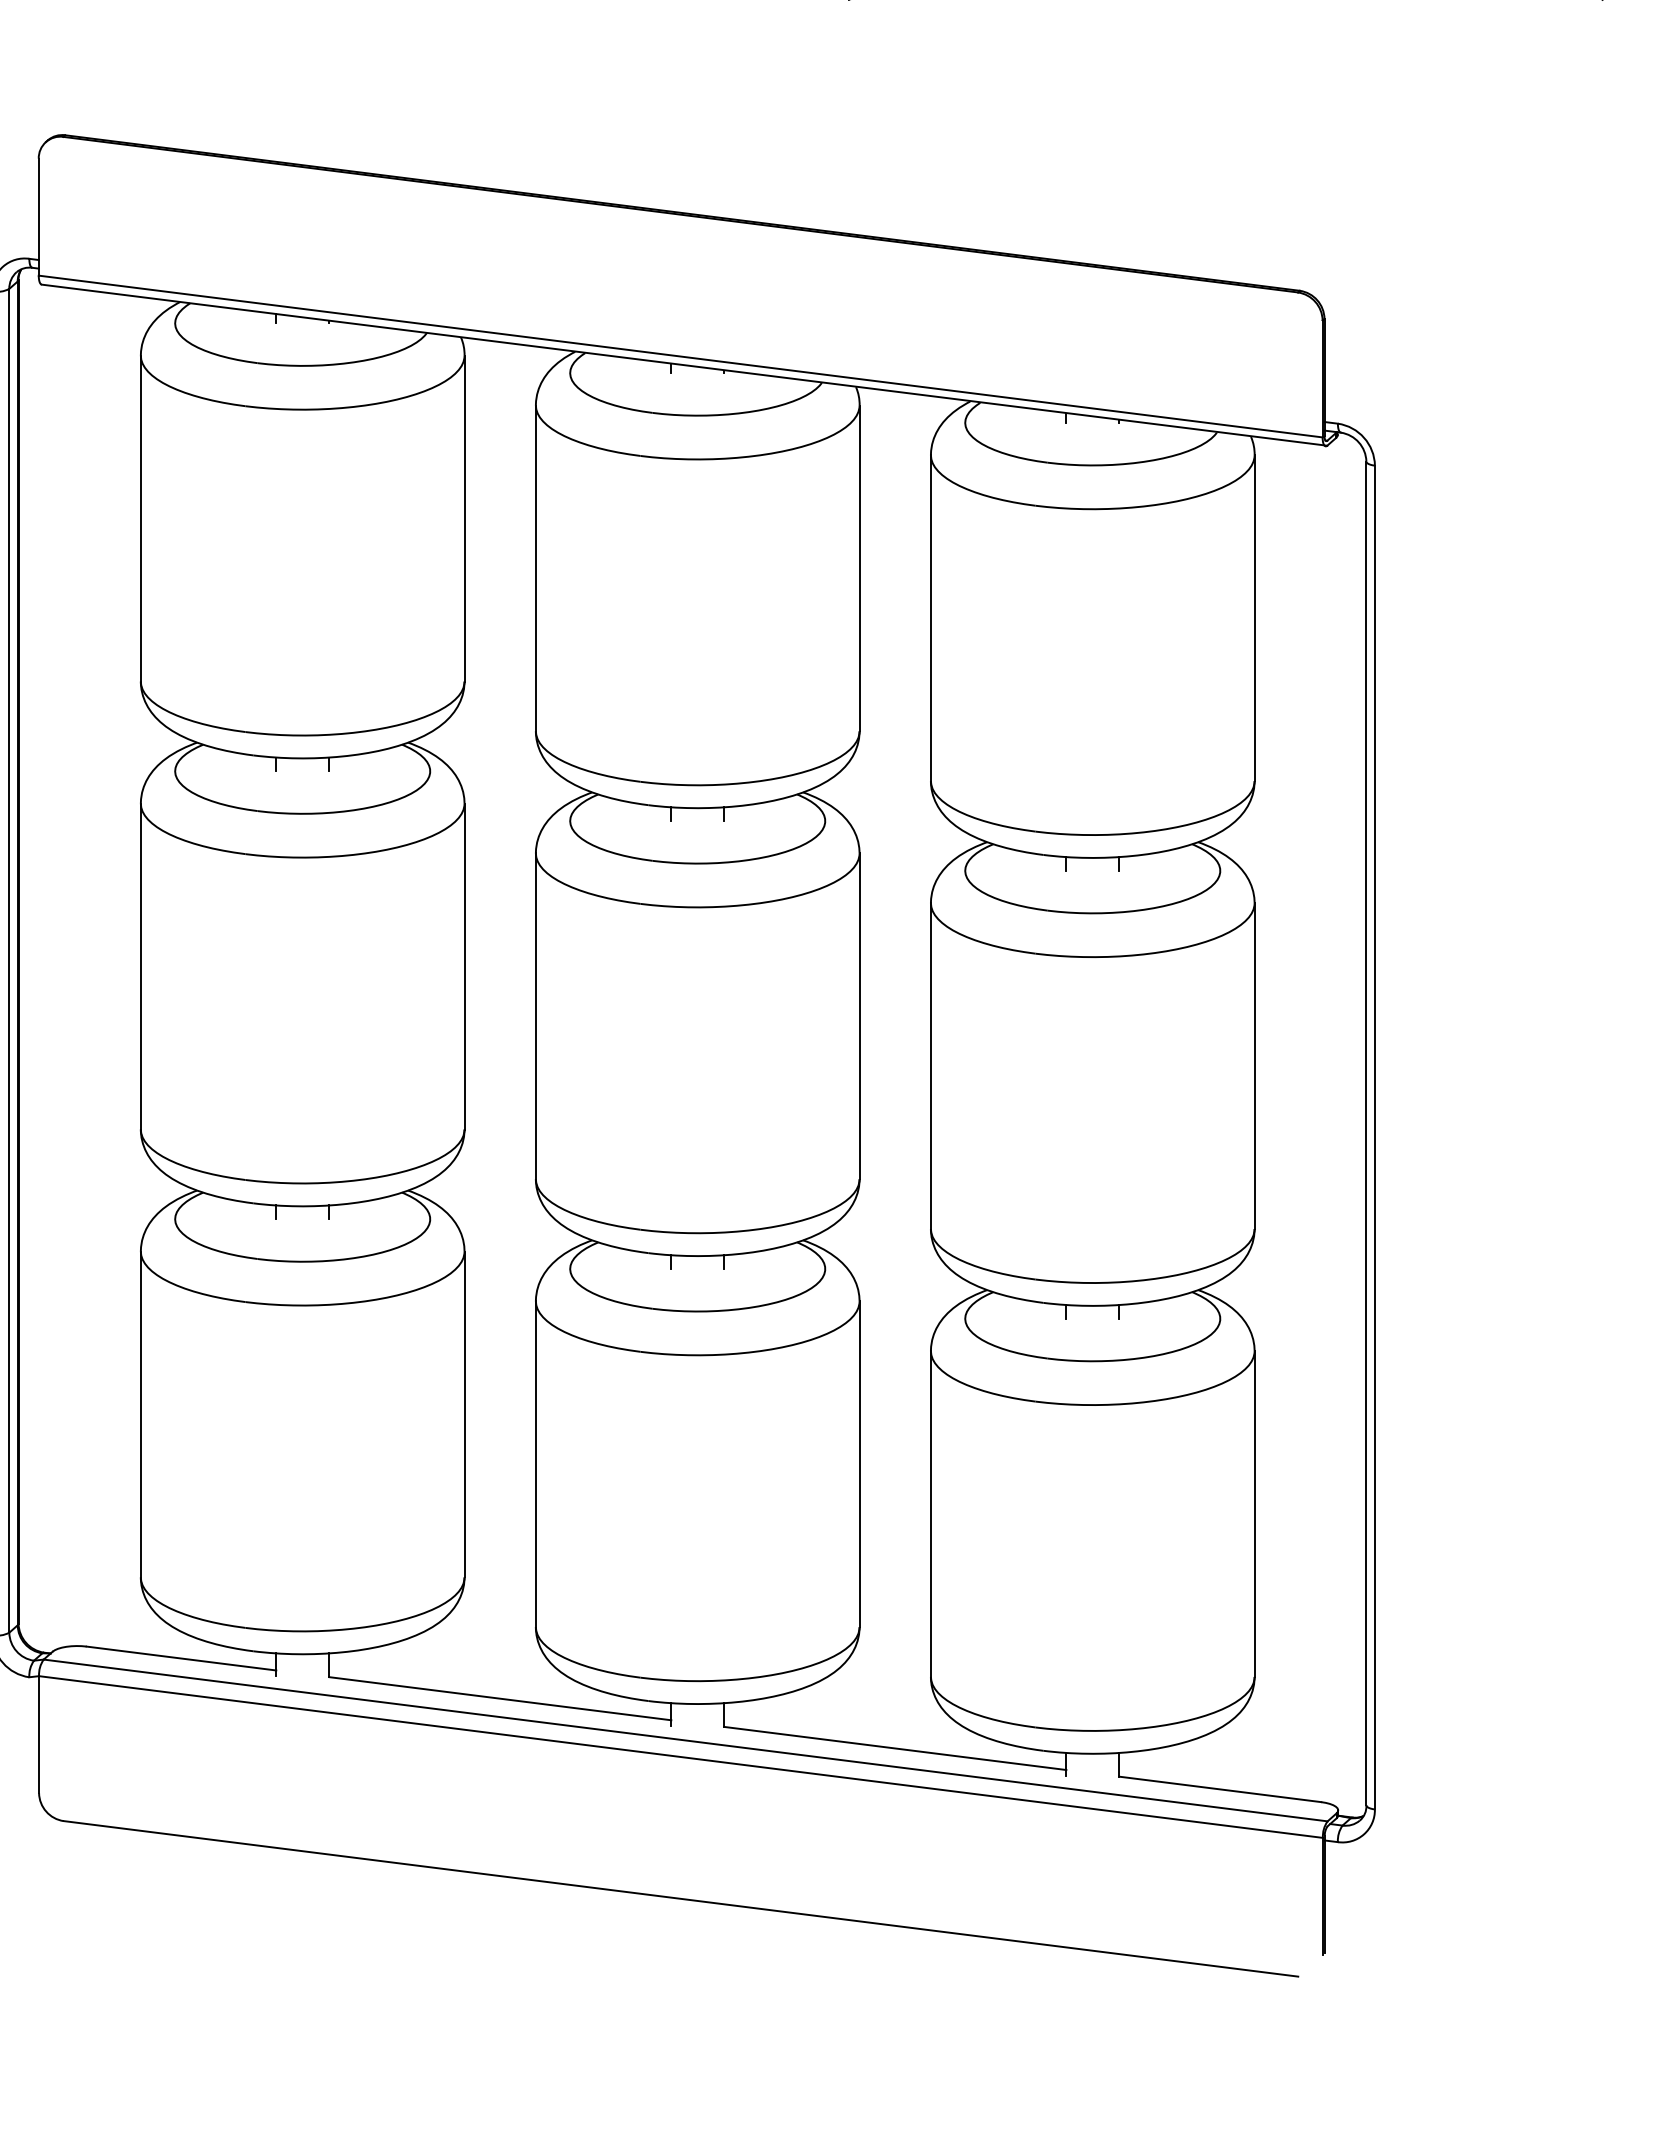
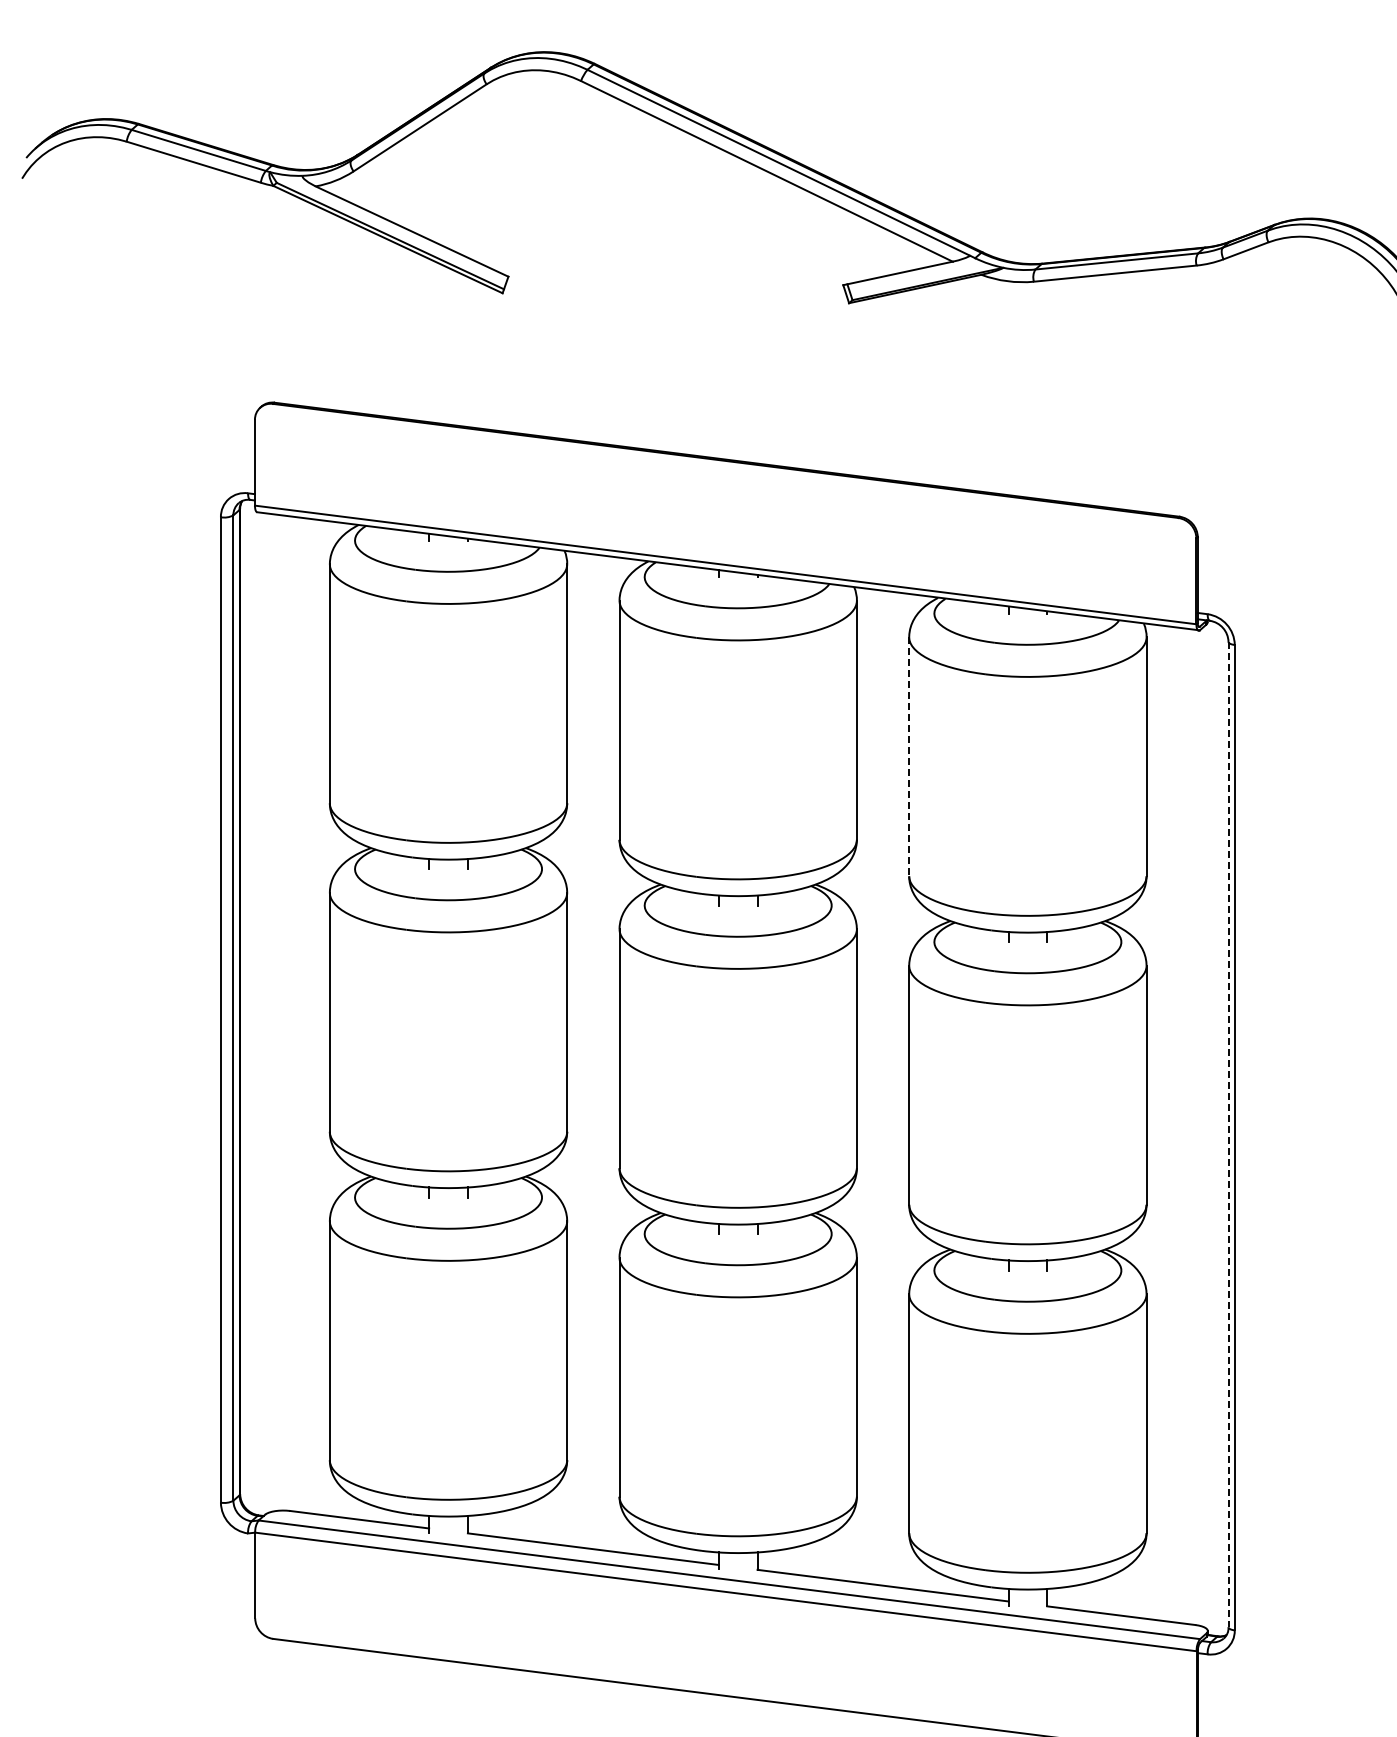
line: (931, 619) -> (909, 757), solid -> dashed
line: (1366, 1133) -> (1228, 1134), solid -> dashed

